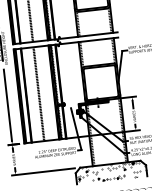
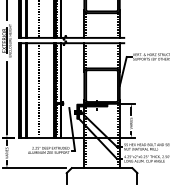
hatch: (111, 172) -> (102, 176), removed

